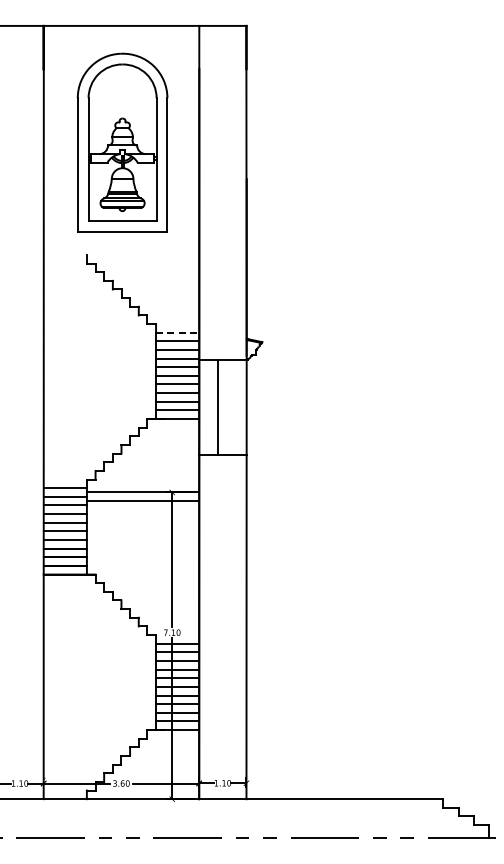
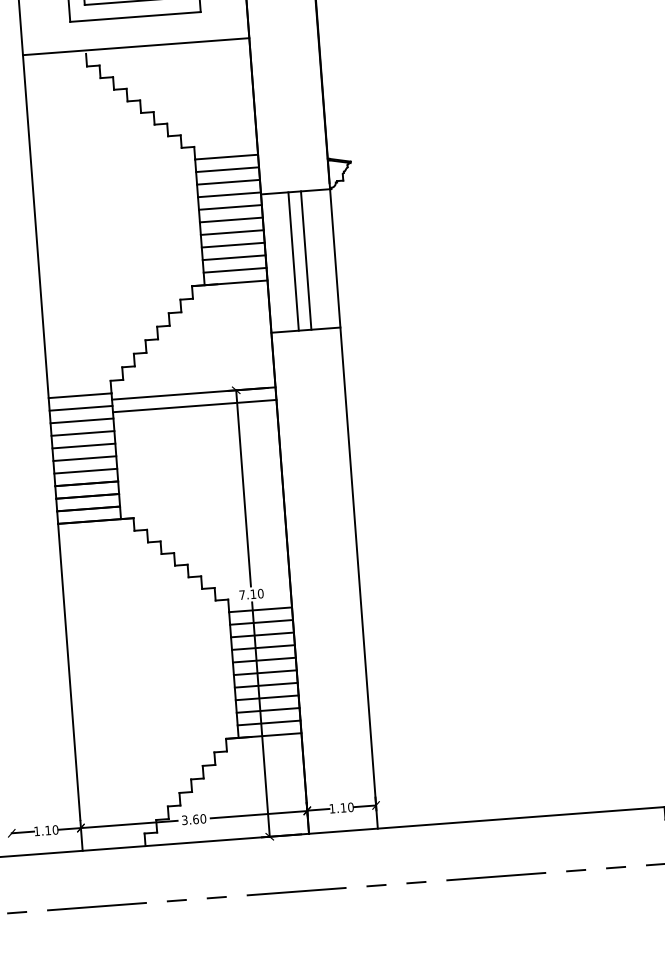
line: (121, 252) -> (136, 46), added
line: (177, 332) -> (226, 156), dashed -> solid
line: (226, 406) -> (305, 259), added

